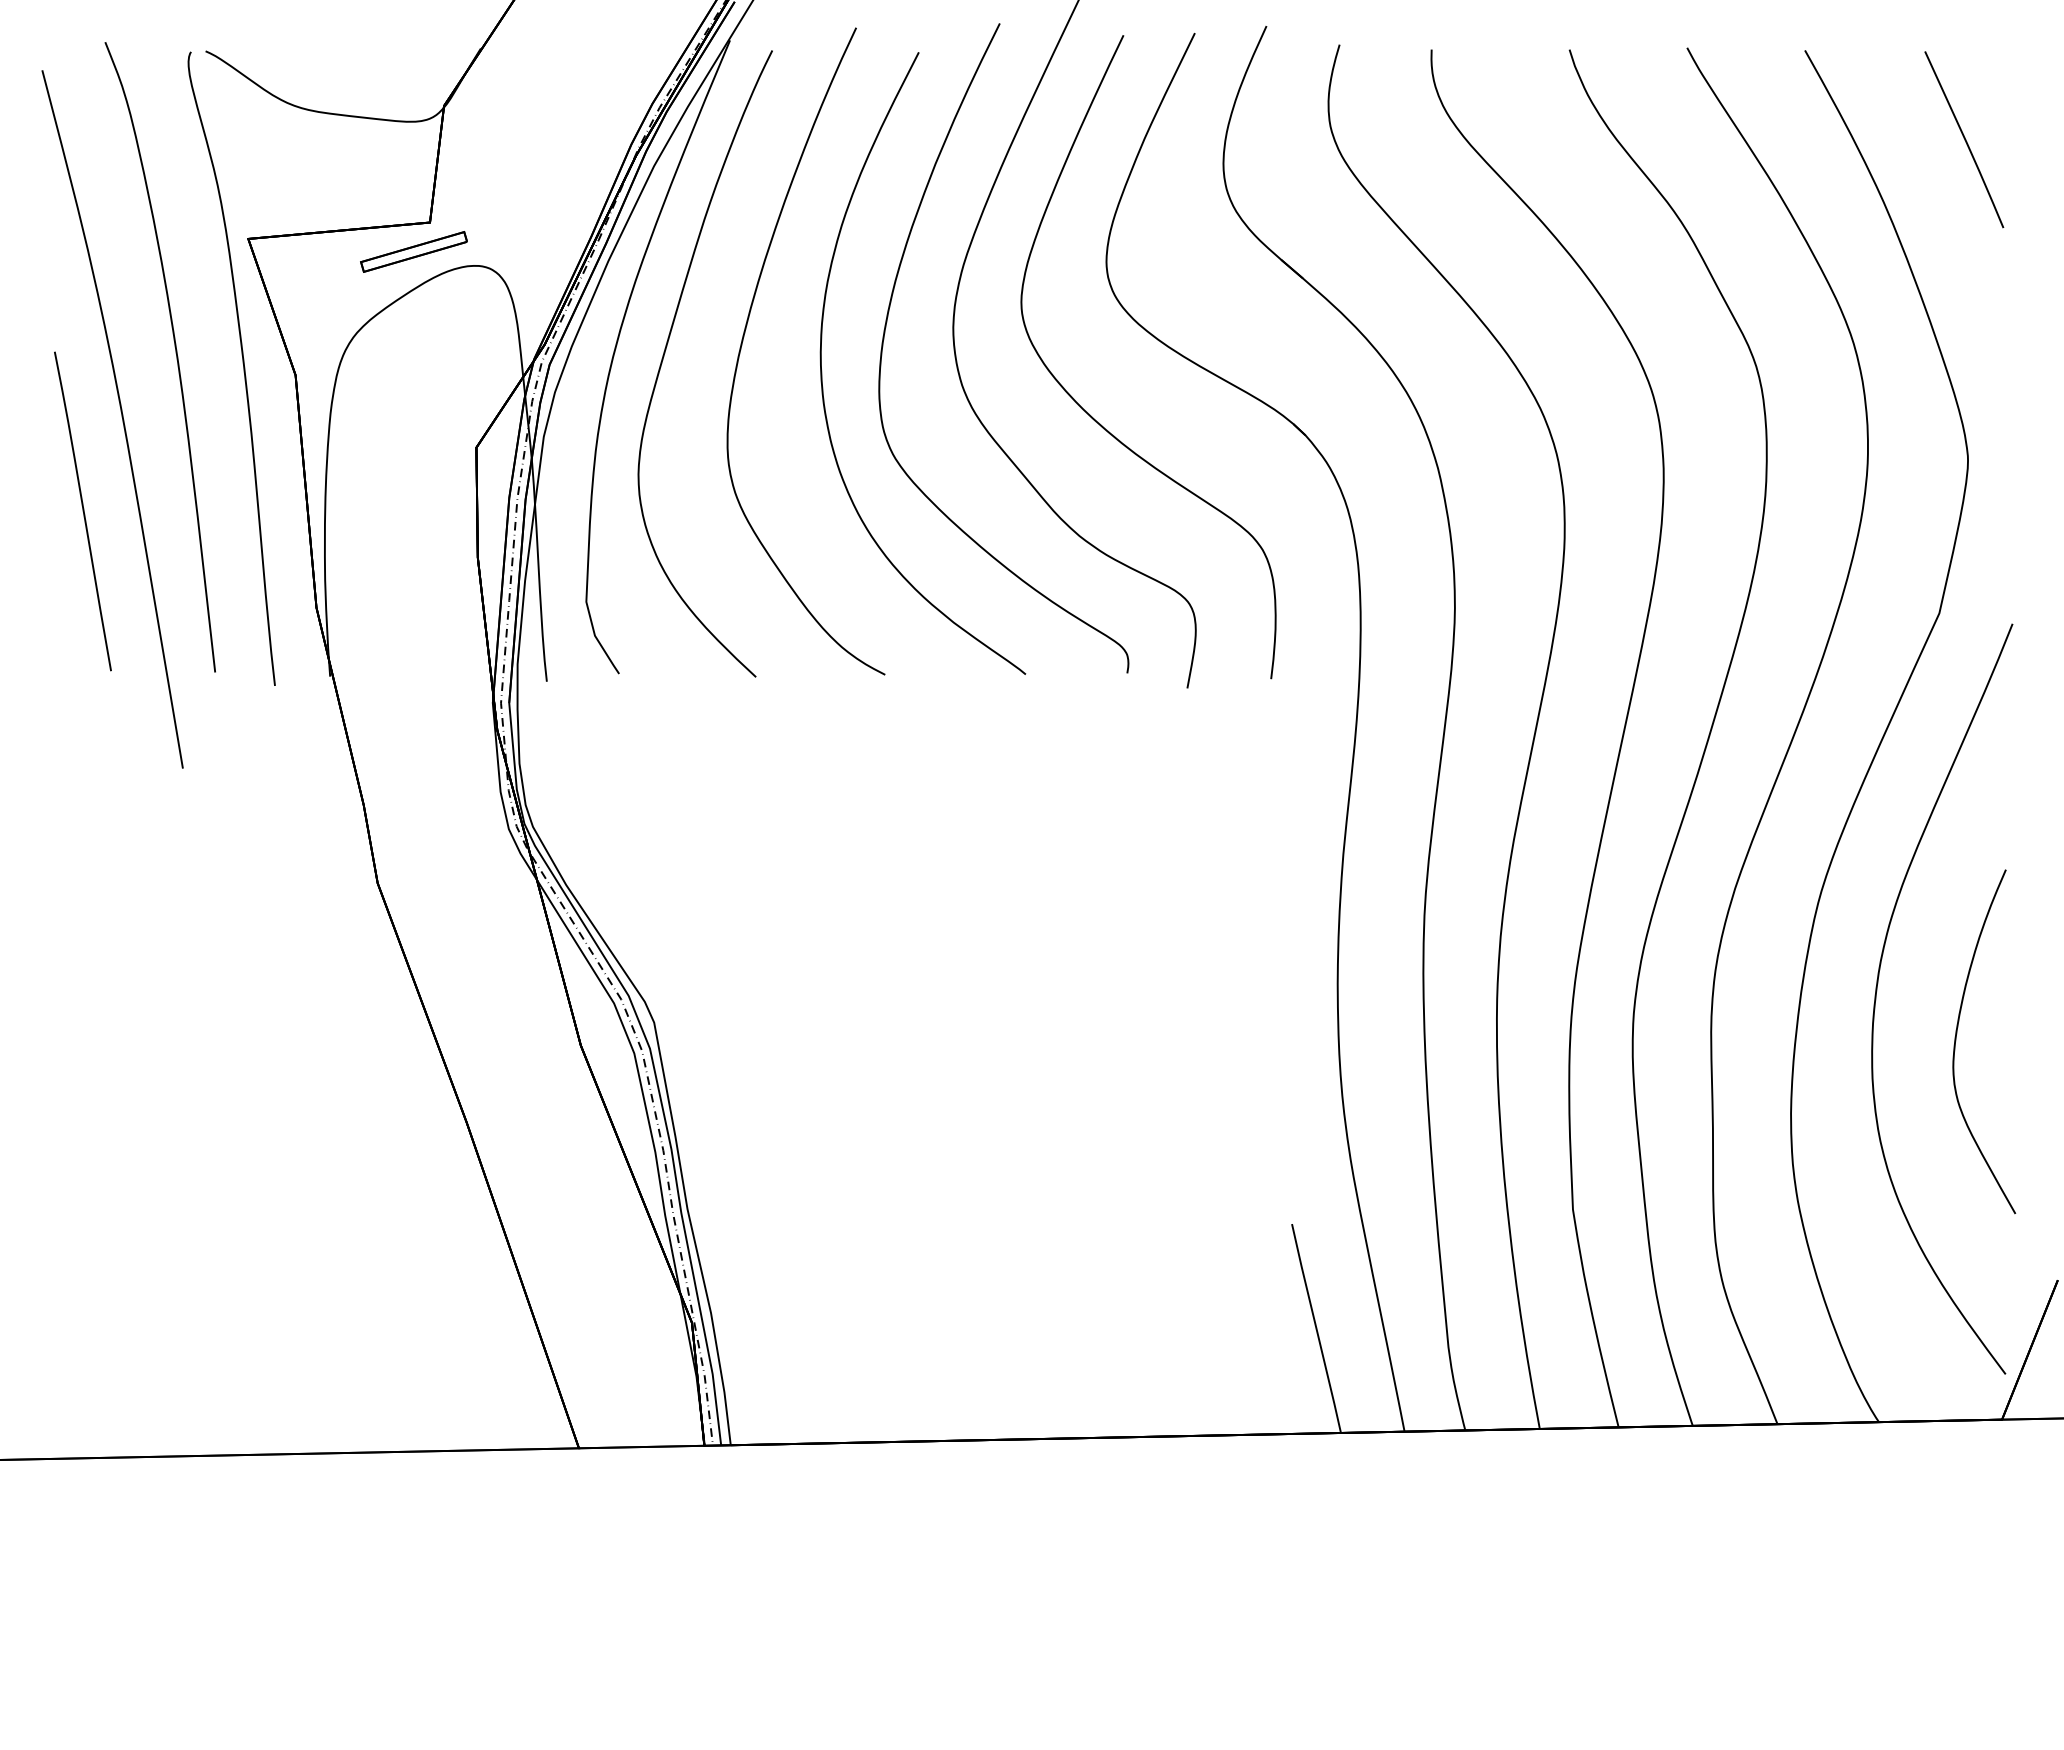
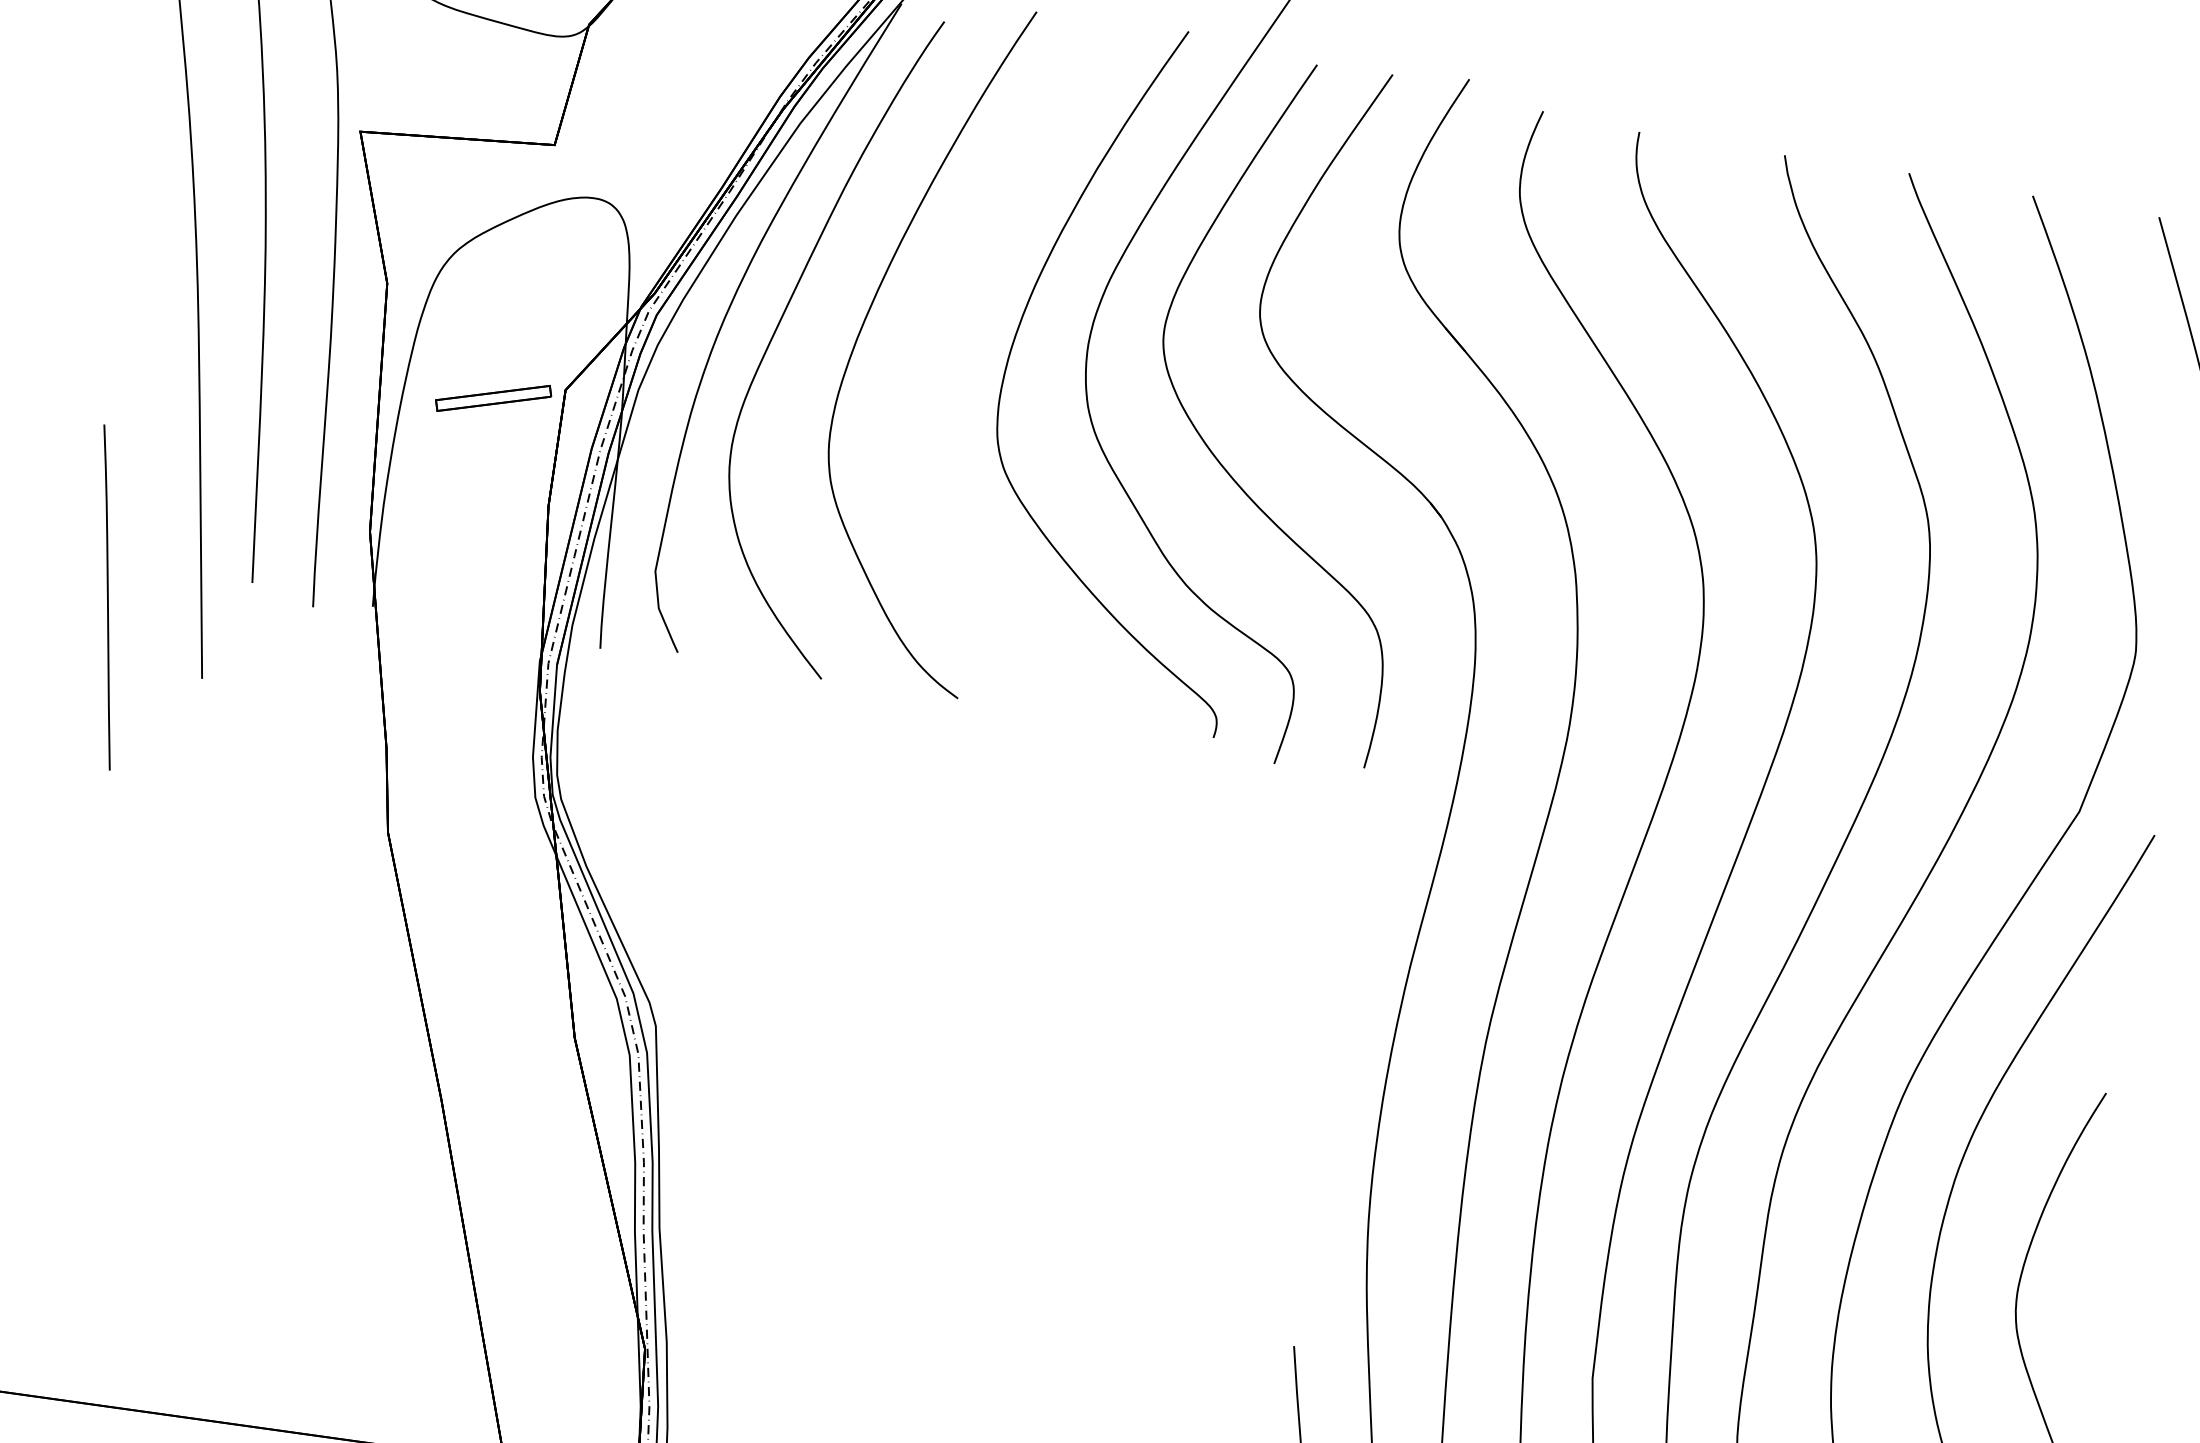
part: (413, 251) -> (493, 397), moved
curve: (822, 370) -> (943, 367), removed
curve: (82, 511) -> (106, 597), moved

